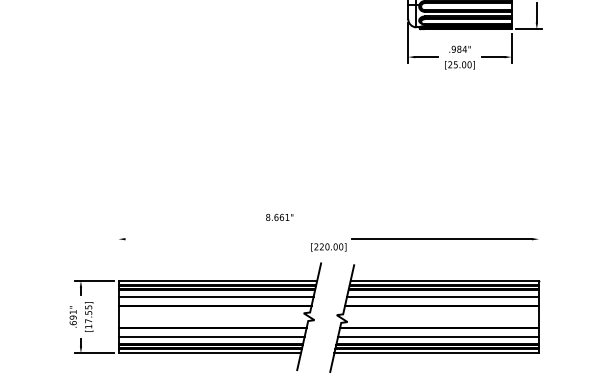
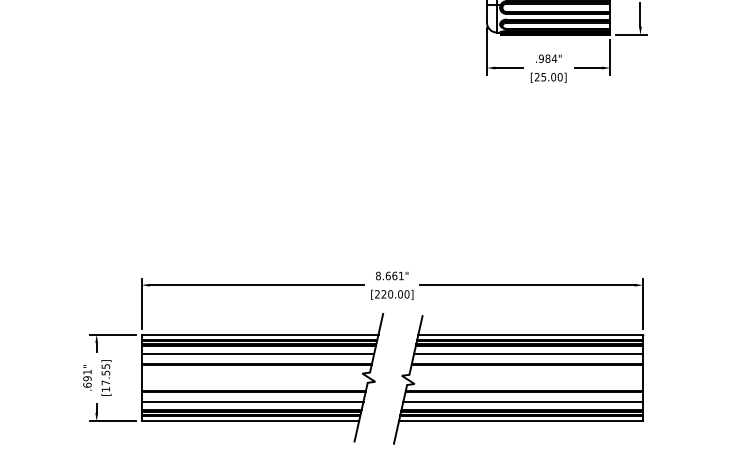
text: (279, 216) -> (391, 274), moved
line: (215, 239) -> (257, 285), added
line: (118, 254) -> (141, 303), added
line: (539, 254) -> (643, 303), added

